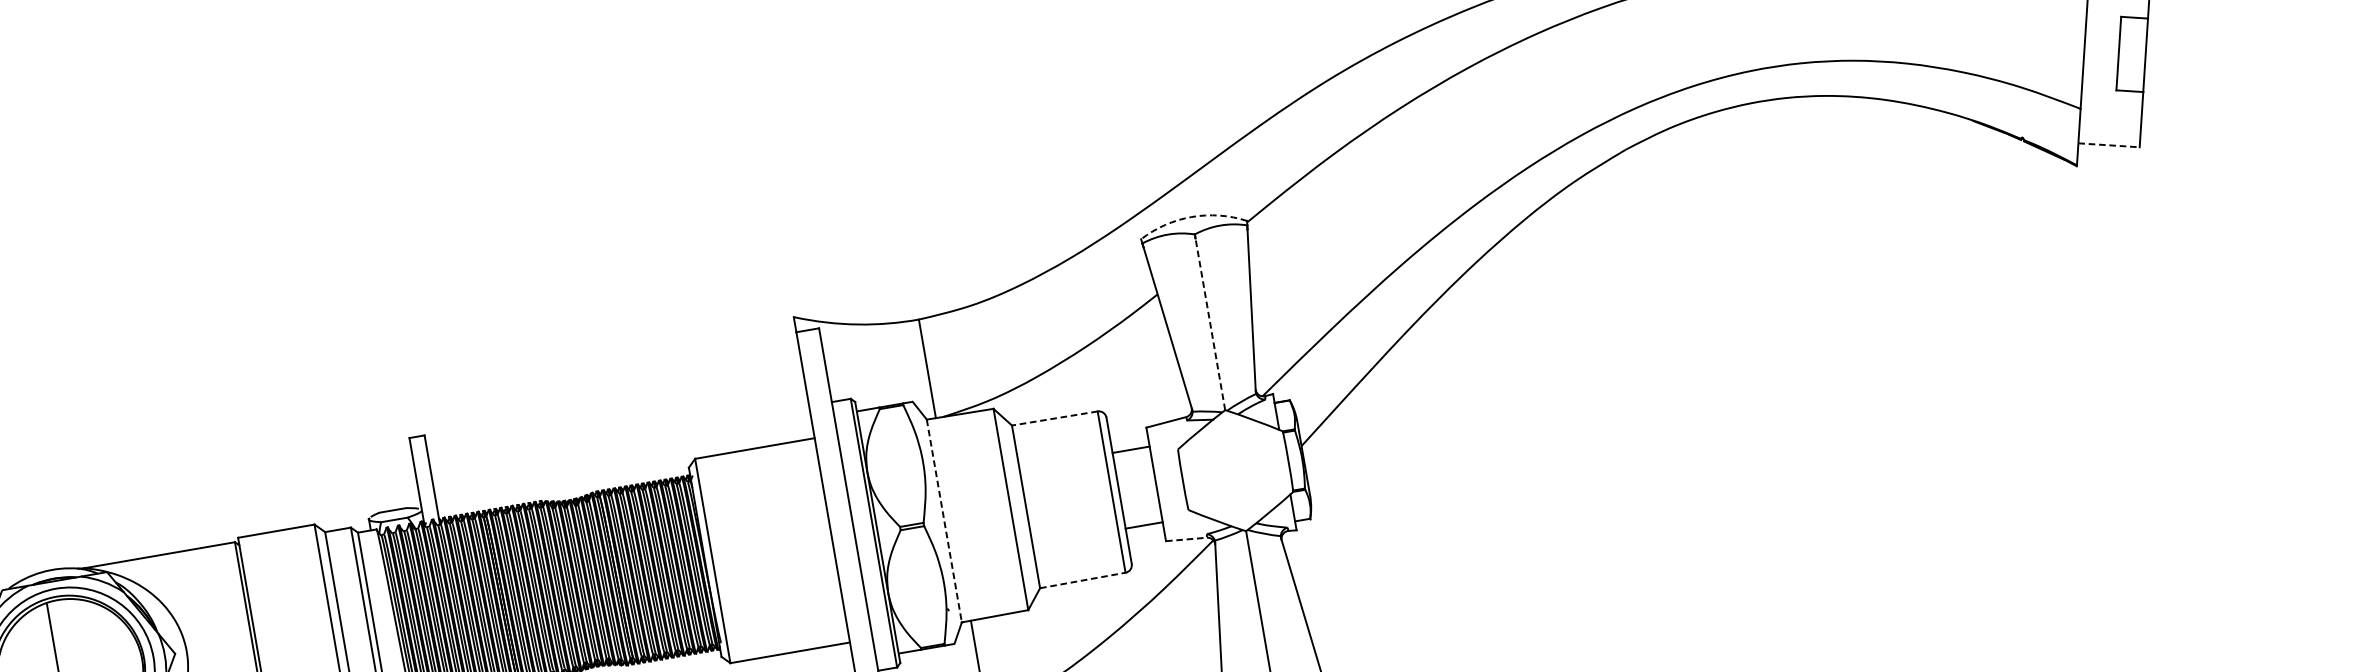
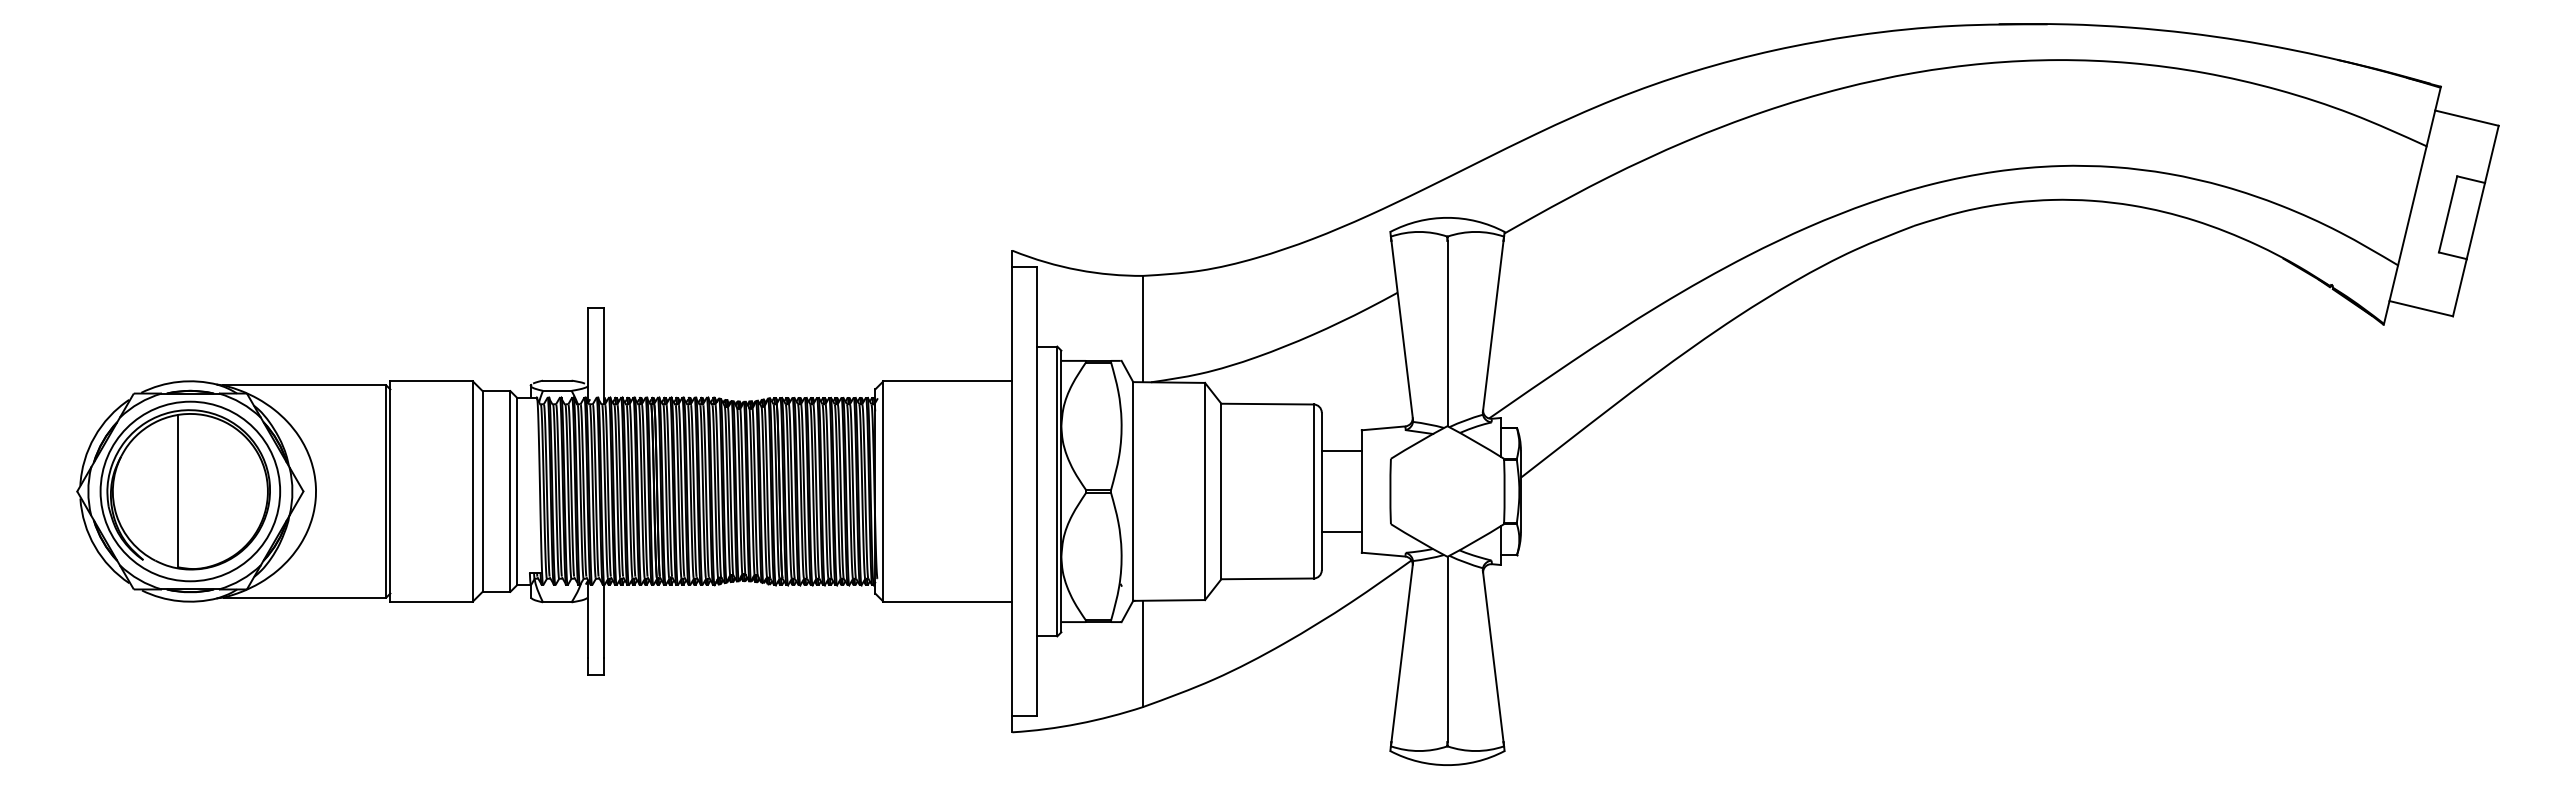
line: (2109, 145) -> (2421, 308), dashed -> solid
arc: (1191, 216) -> (1447, 217), dashed -> solid
line: (1210, 324) -> (1447, 333), dashed -> solid
line: (1054, 418) -> (1267, 404), dashed -> solid
line: (944, 521) -> (1133, 492), dashed -> solid
line: (1186, 539) -> (1383, 554), dashed -> solid
line: (1083, 579) -> (1268, 578), dashed -> solid

